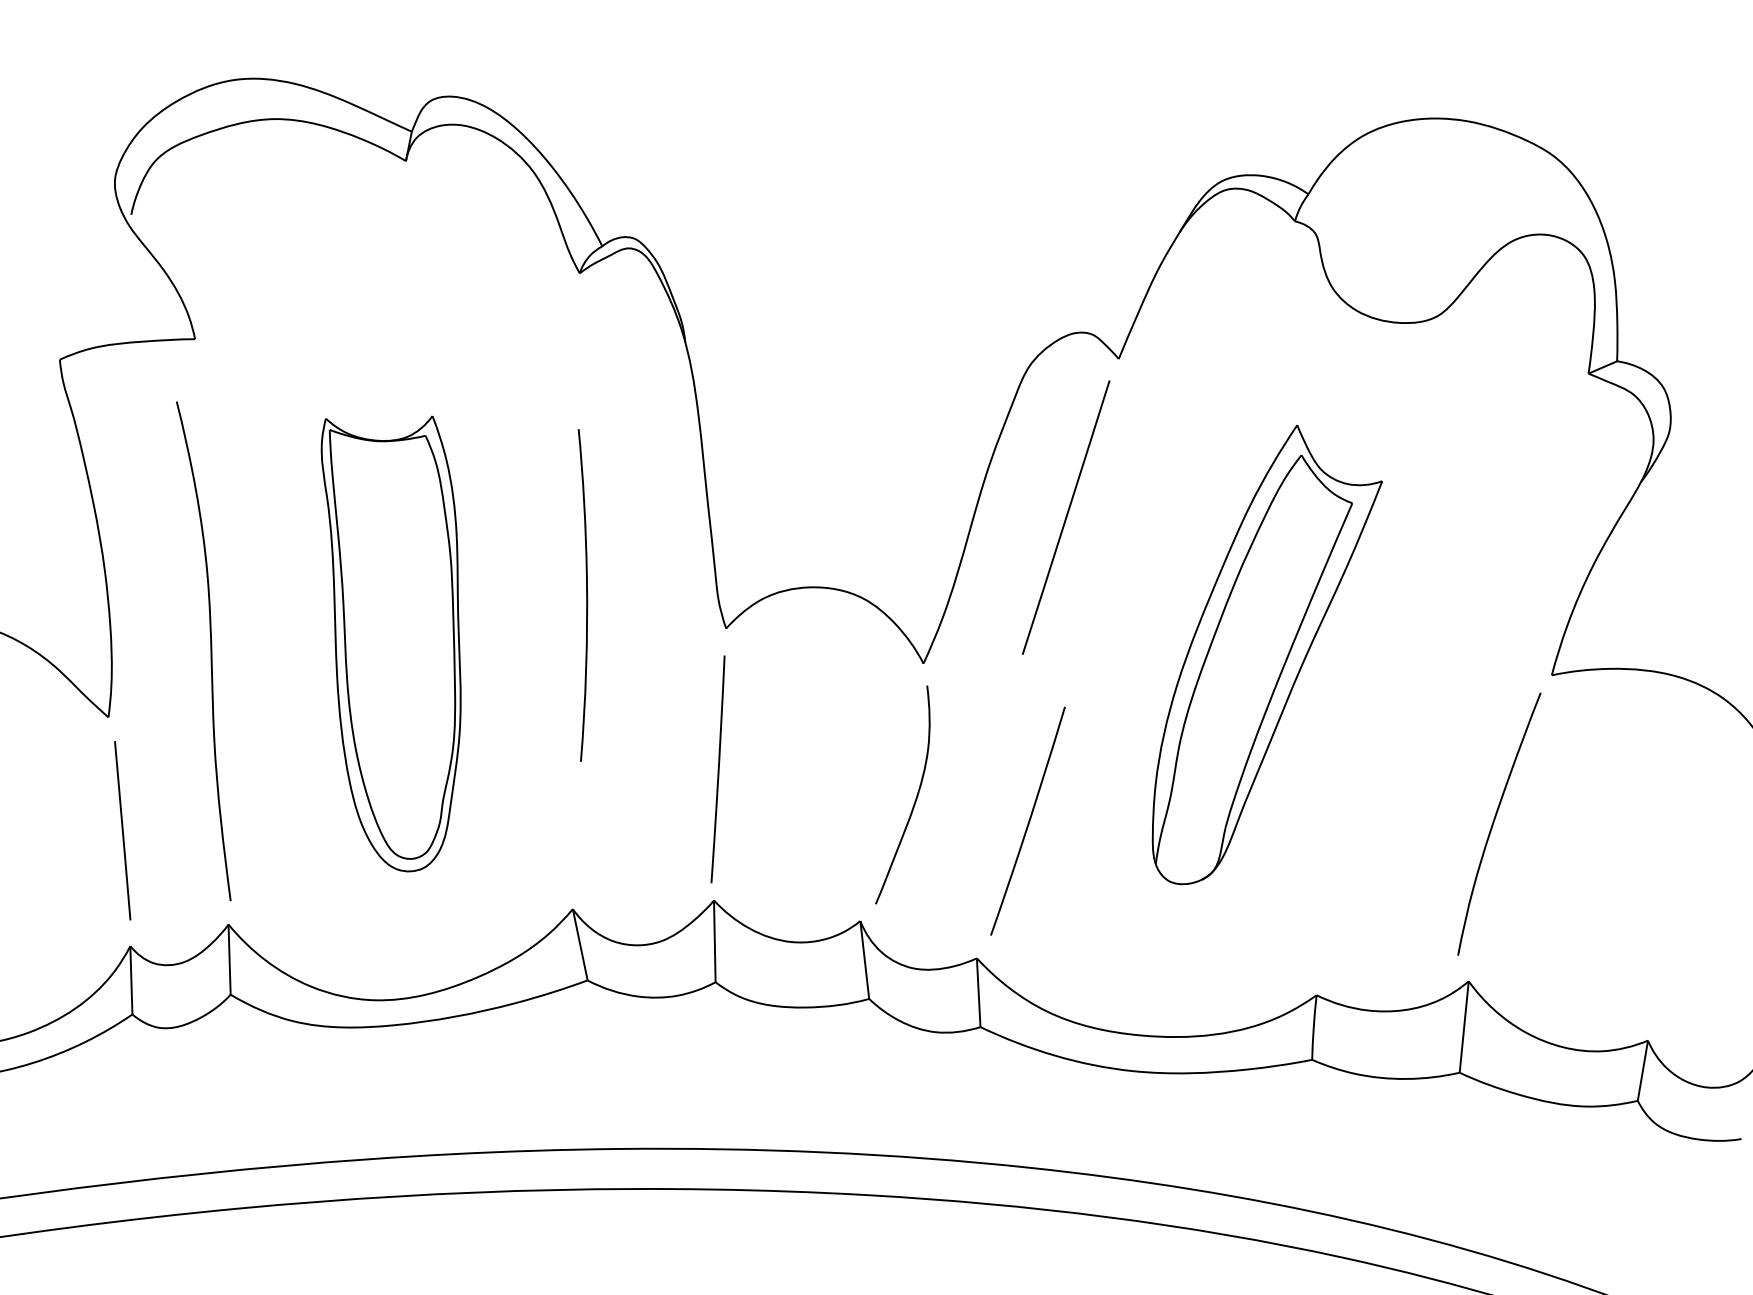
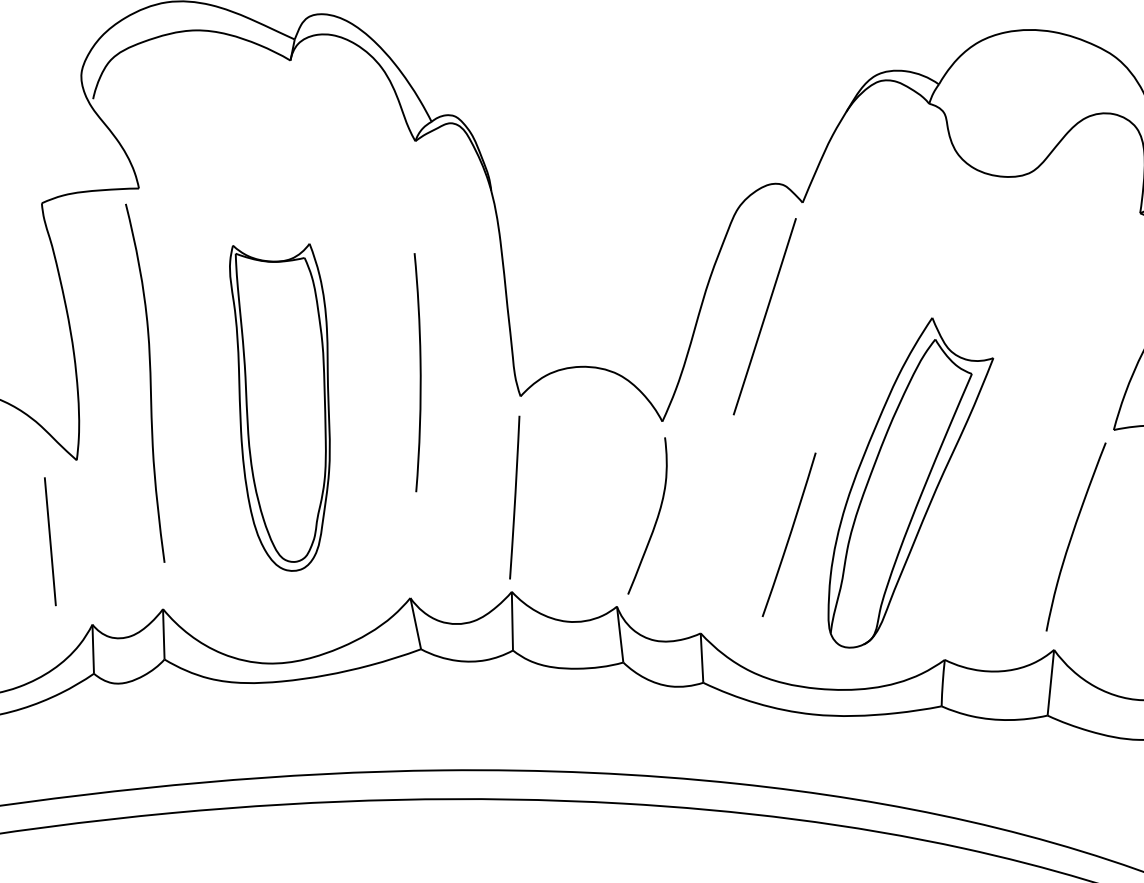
curve: (210, 651) -> (150, 383), moved
part: (1266, 654) -> (910, 482), moved
curve: (1028, 820) -> (789, 534), moved
line: (122, 830) -> (50, 541), moved

